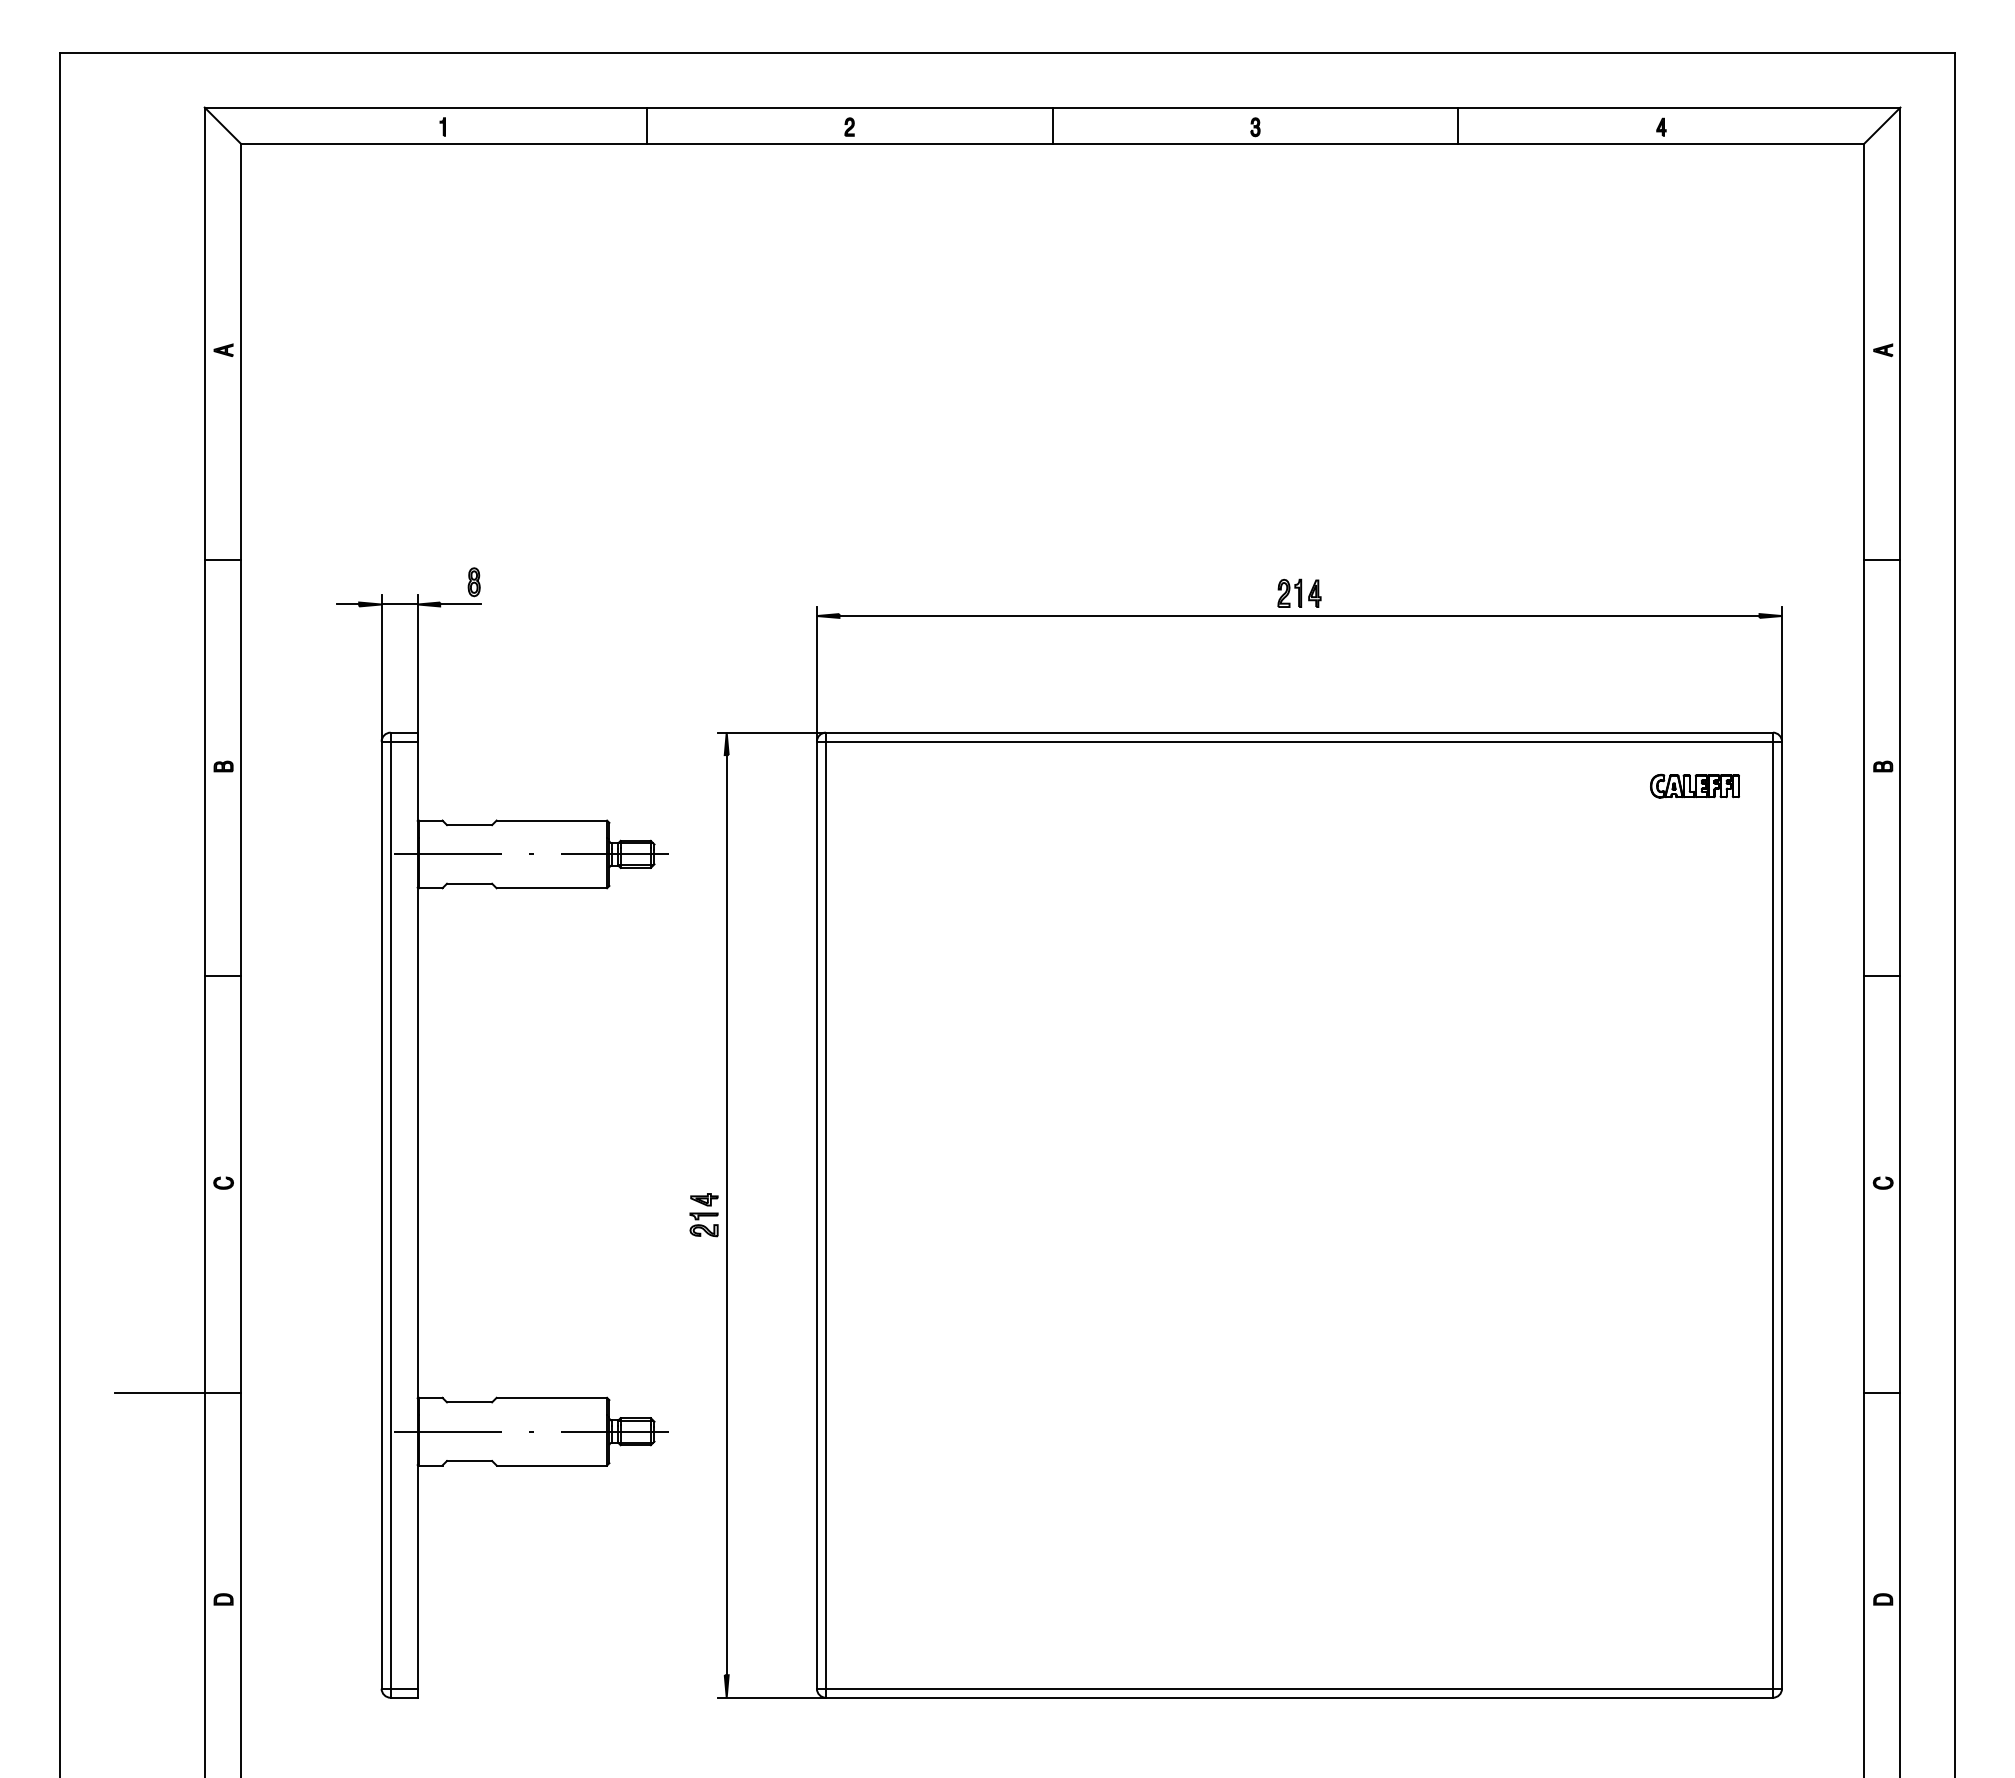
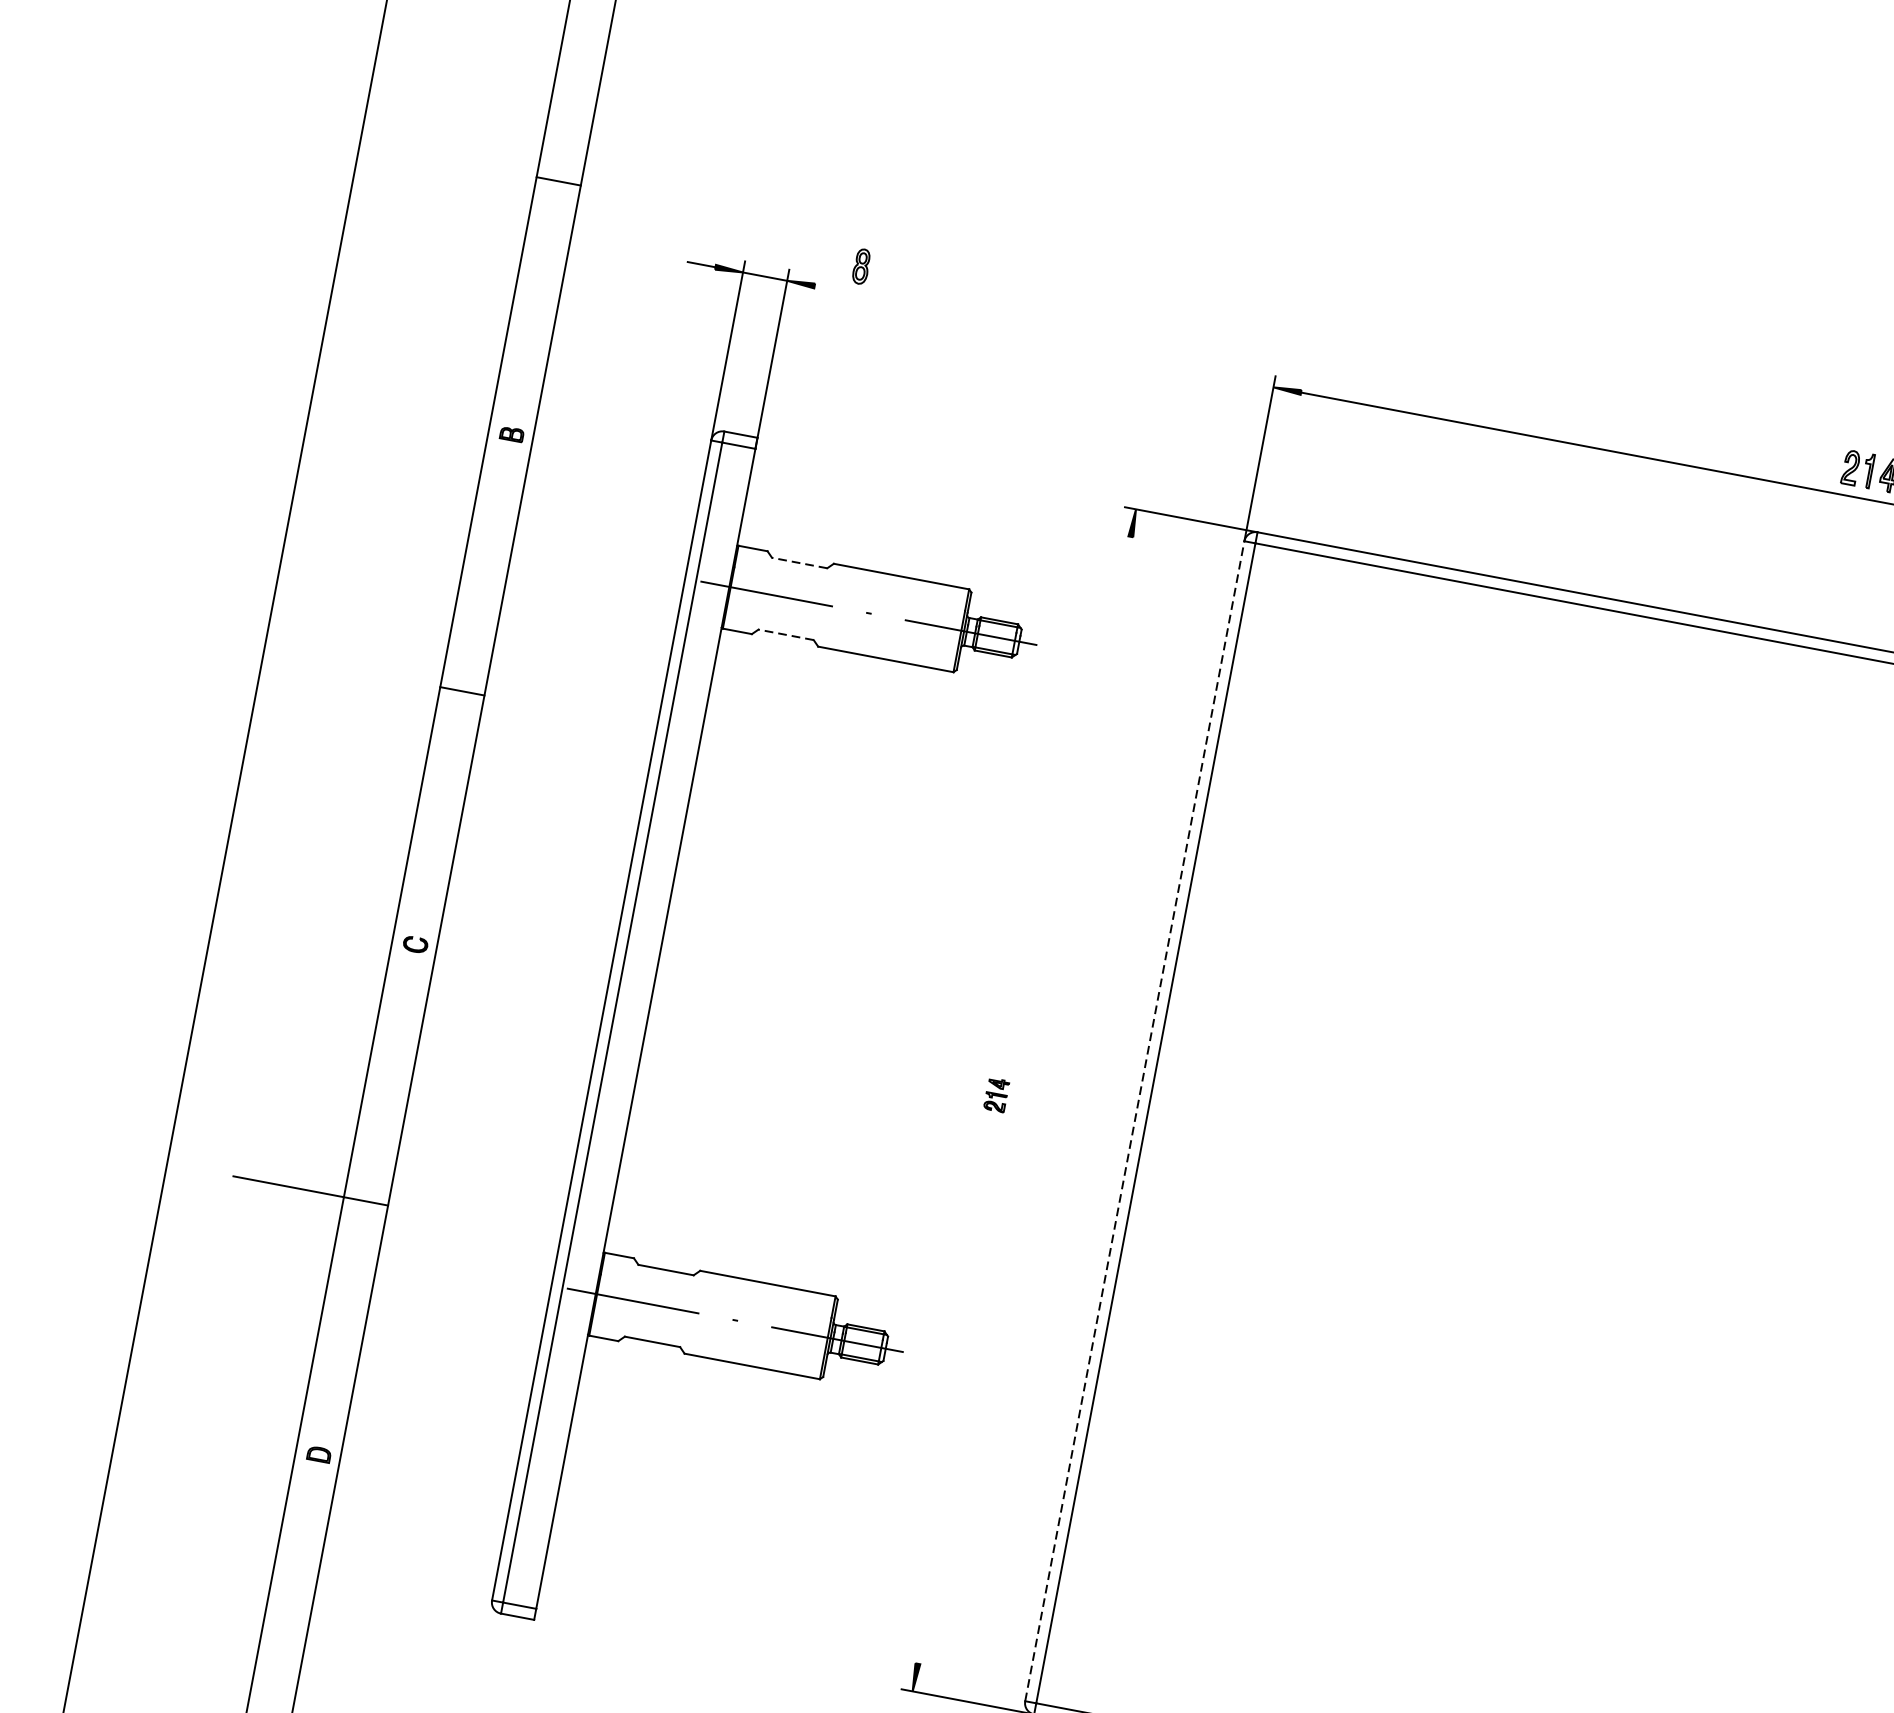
line: (460, 604) -> (839, 290), removed
line: (469, 825) -> (799, 563), solid -> dashed
line: (469, 883) -> (786, 634), solid -> dashed
part: (703, 1215) -> (995, 1095), size x0.6
line: (726, 1215) -> (1024, 1100), removed
line: (816, 1215) -> (1134, 1121), solid -> dashed

